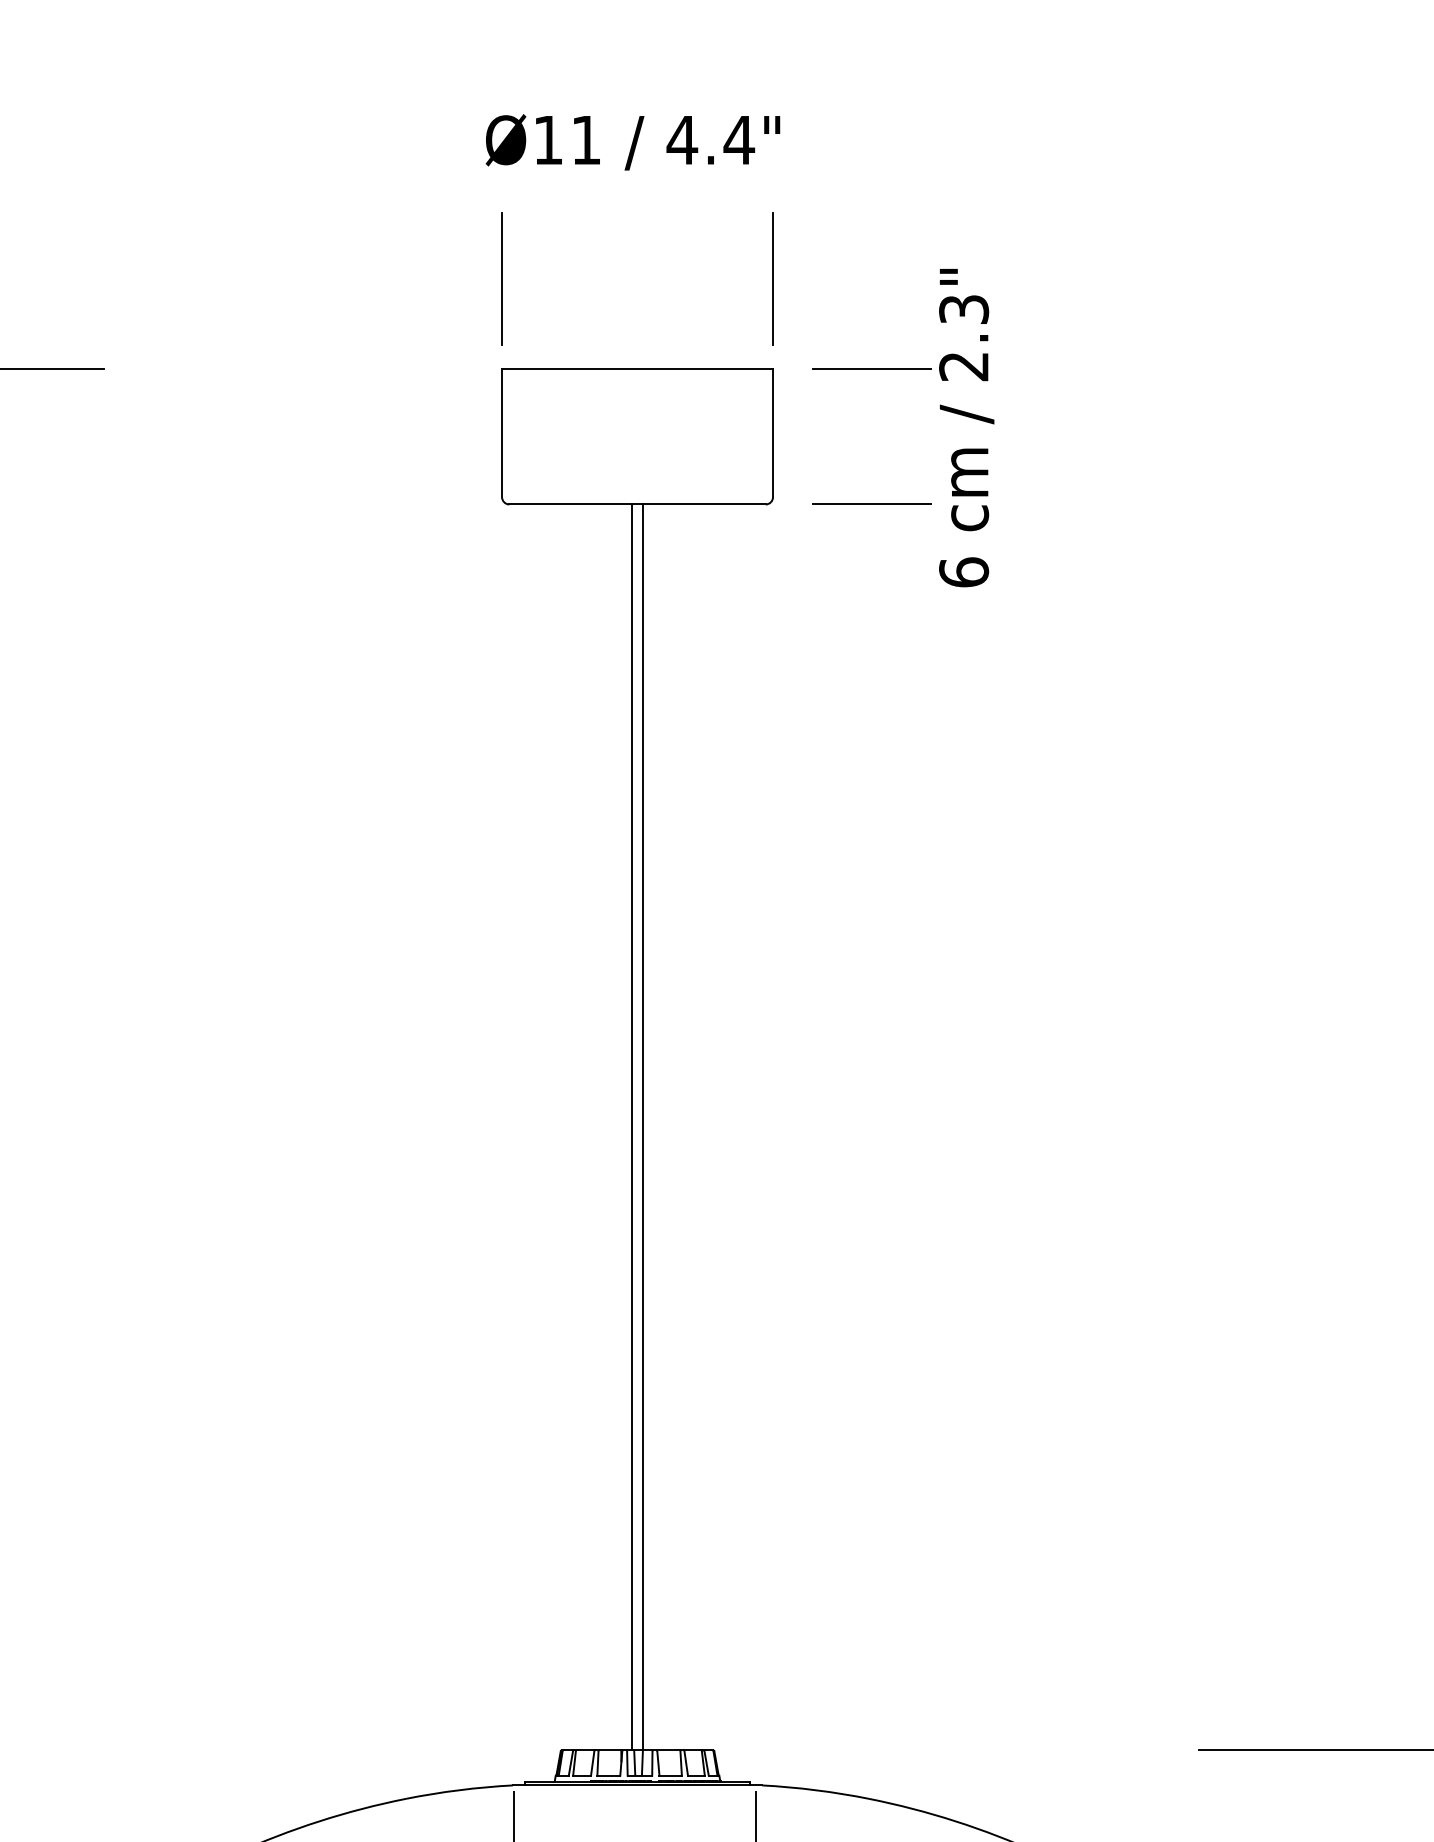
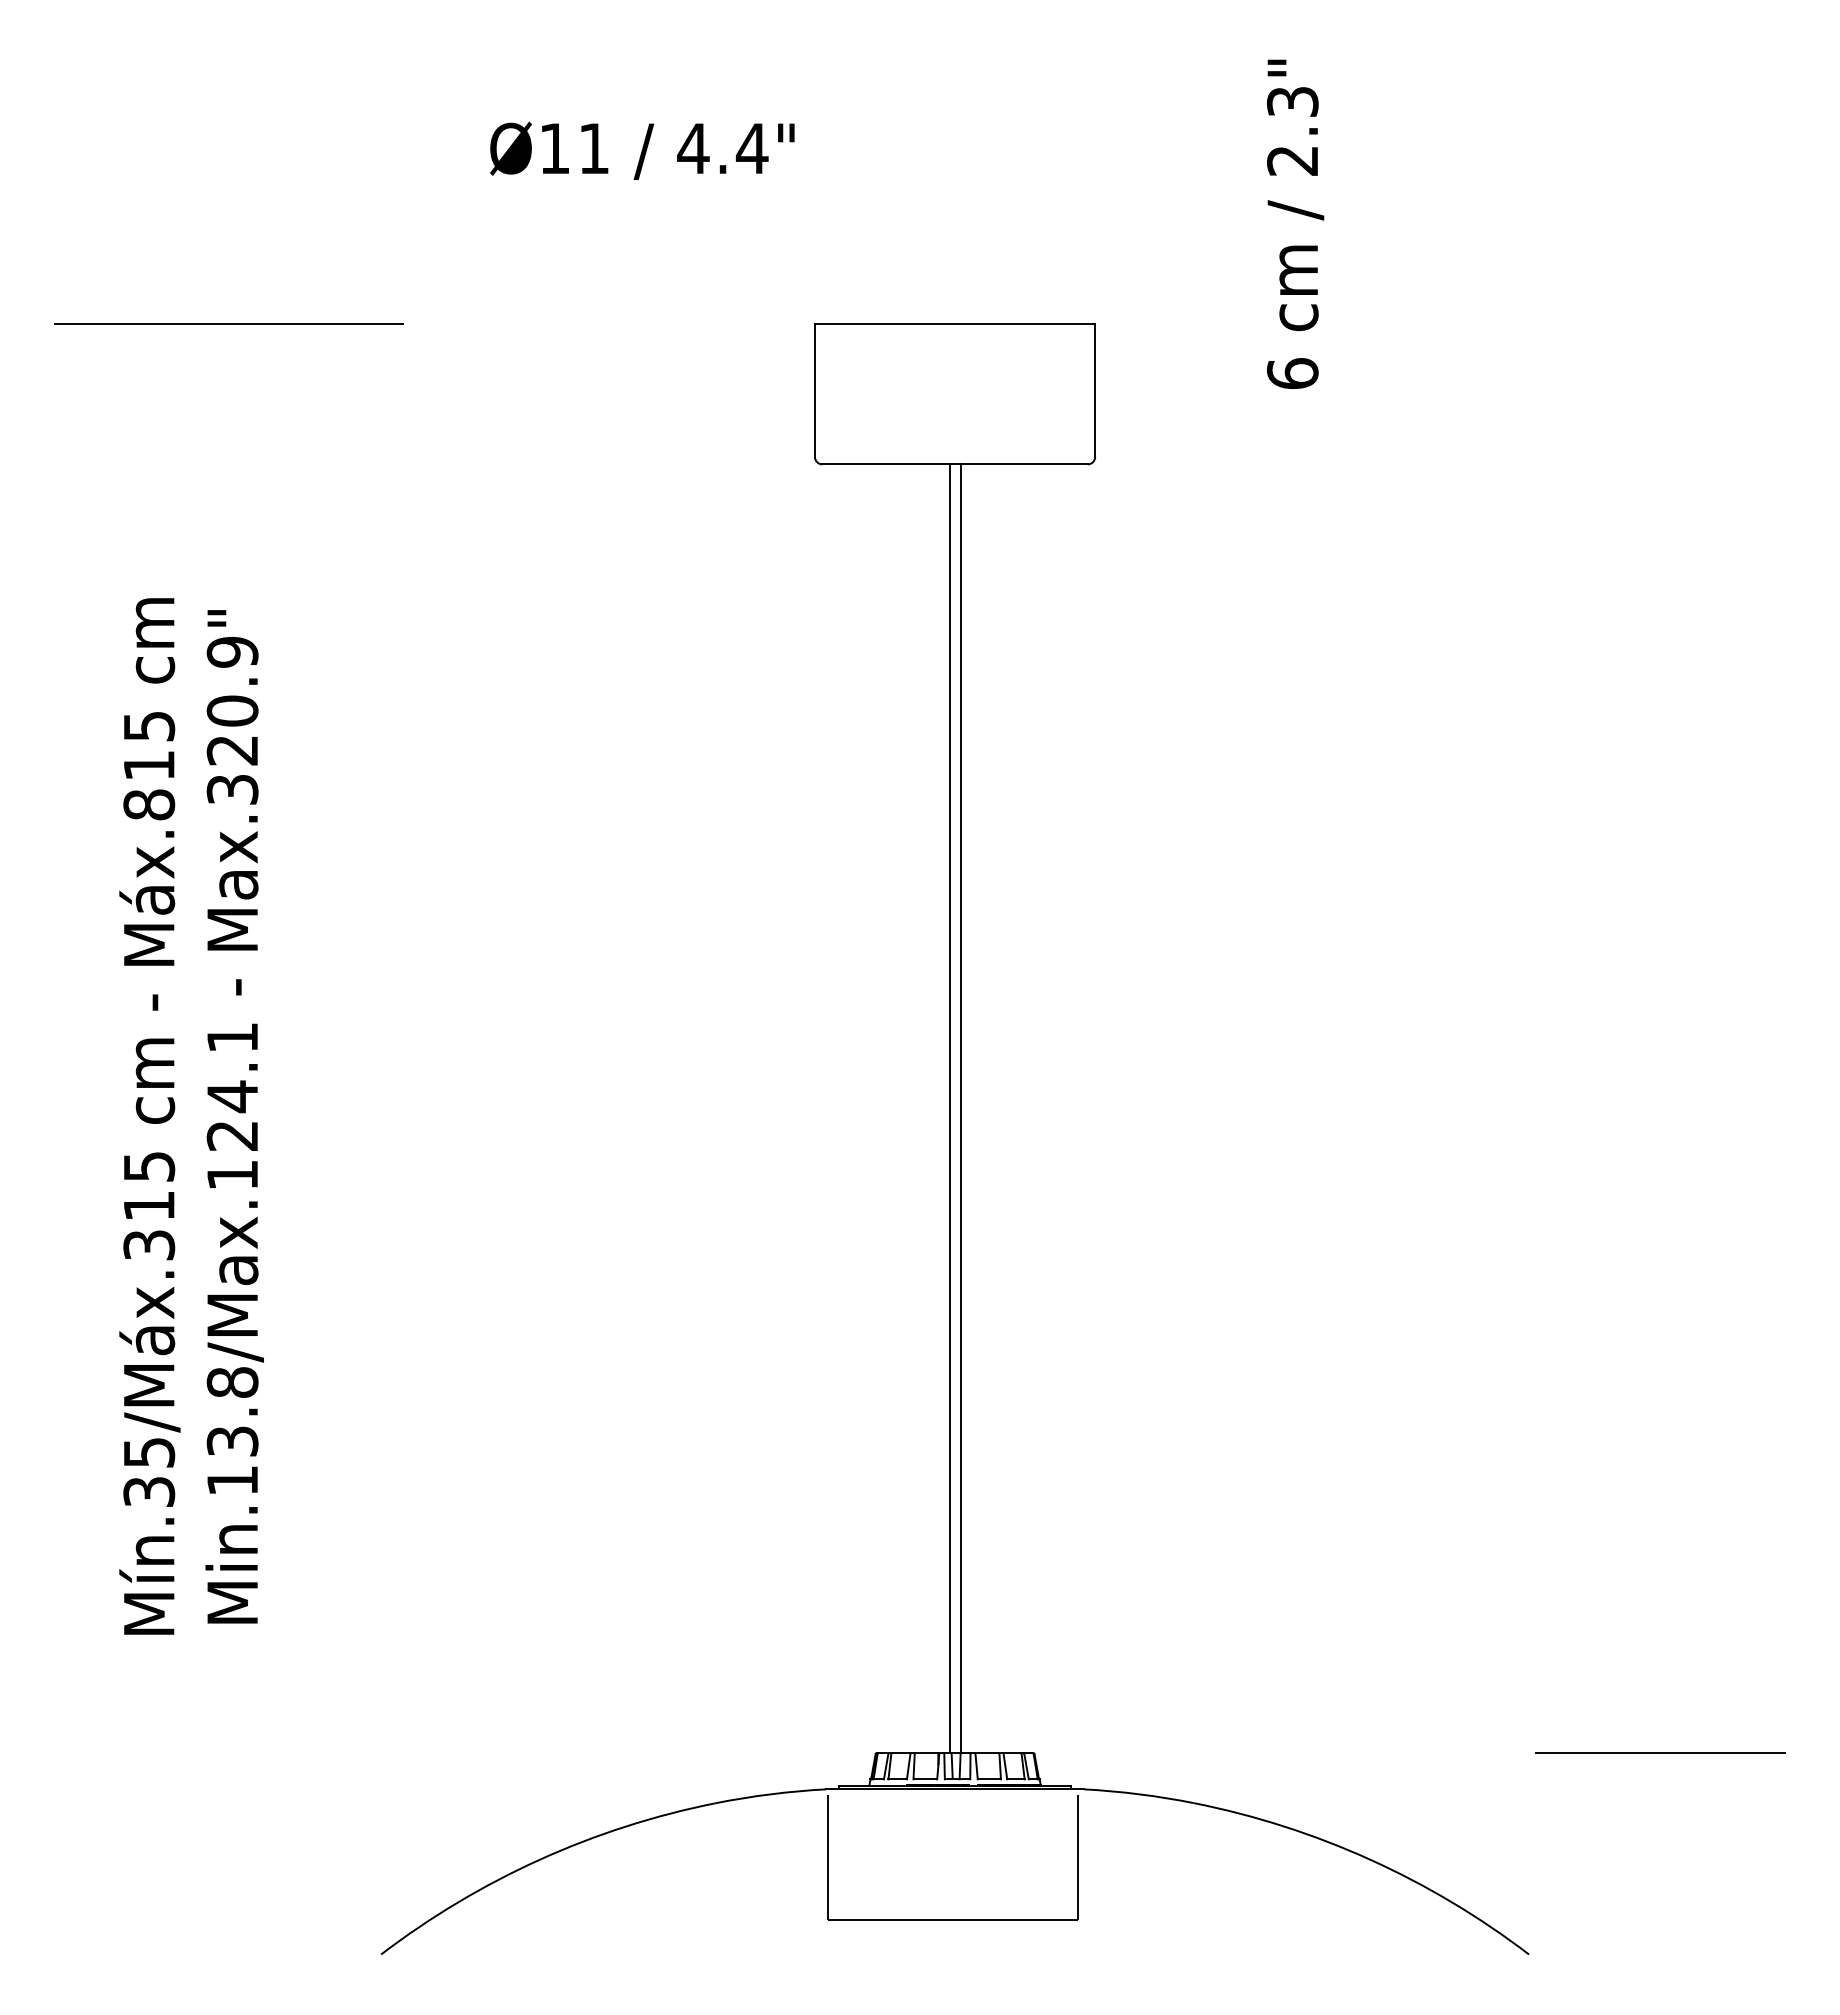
text: (633, 142) -> (642, 150), moved
line: (501, 278) -> (814, 230), removed
line: (773, 278) -> (1095, 230), removed
line: (871, 369) -> (1197, 324), removed
text: (966, 427) -> (1295, 223), moved
line: (871, 504) -> (1197, 464), removed

